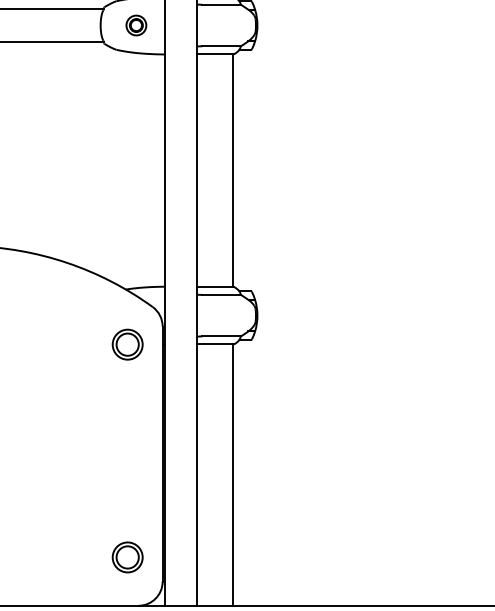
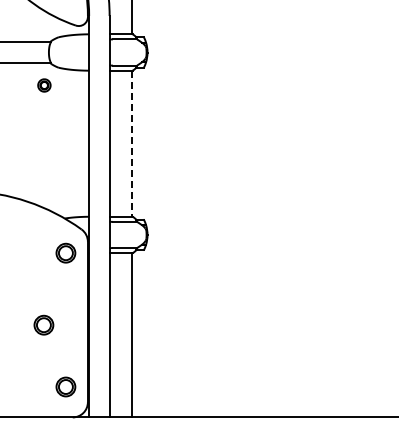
part: (136, 25) -> (44, 85), moved
line: (233, 171) -> (132, 144), solid -> dashed
part: (92, 458) -> (43, 324), added

